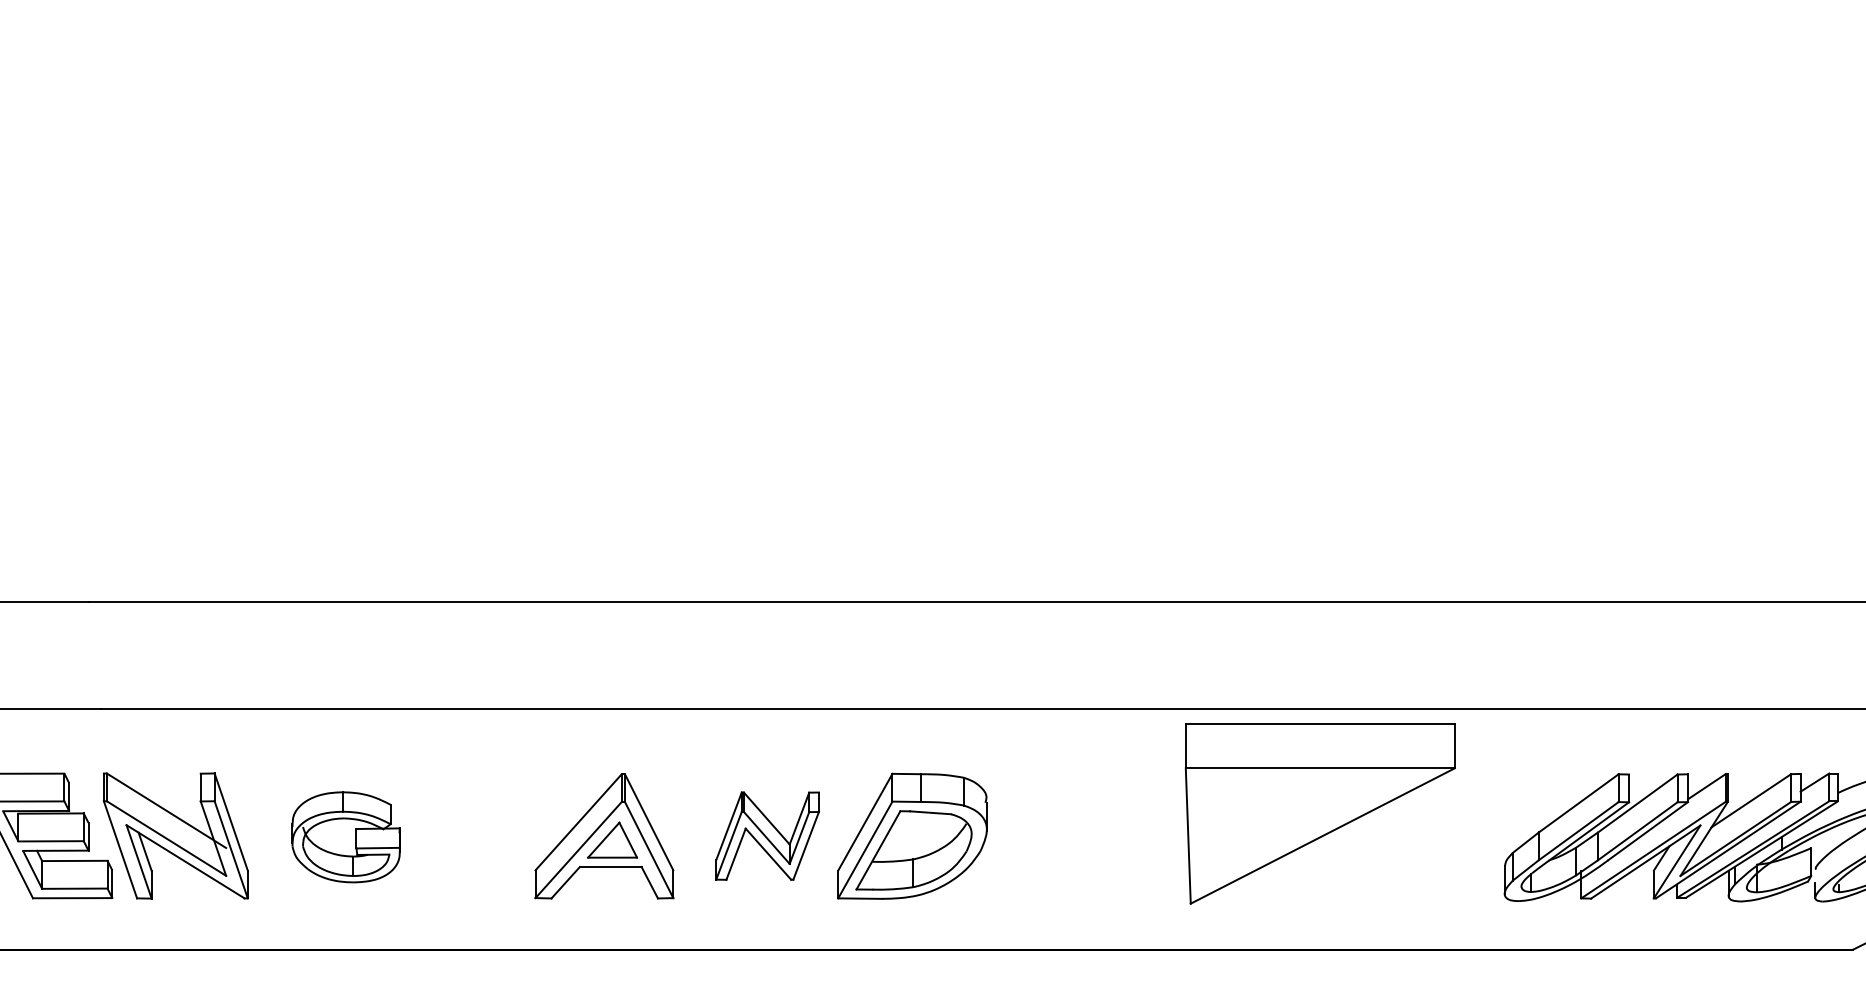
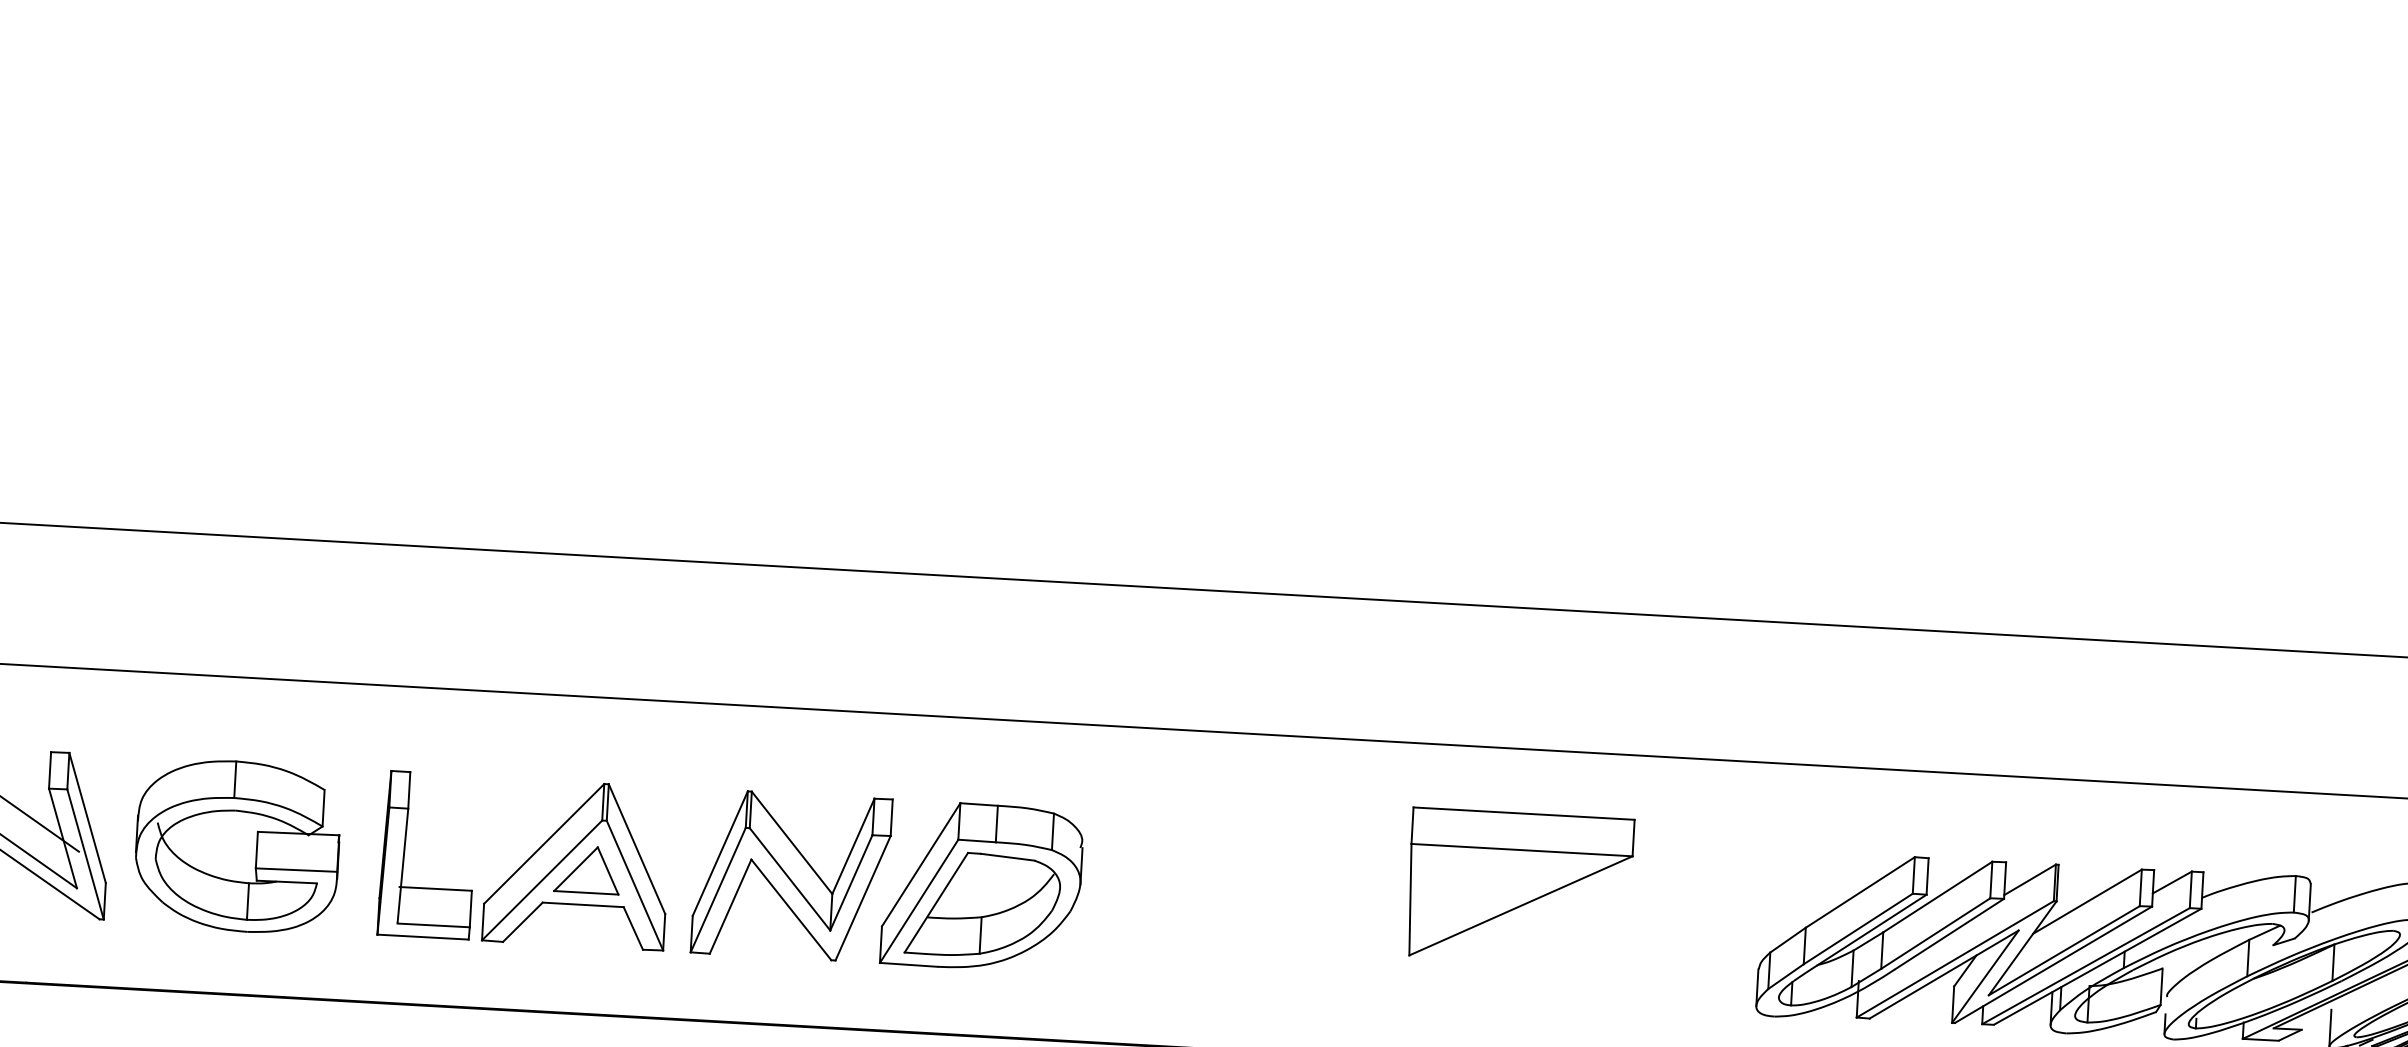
part: (1320, 814) -> (1520, 888), size x0.62
part: (473, 835) -> (405, 853), added
part: (767, 835) -> (791, 875), size x1.43
part: (345, 837) -> (236, 846), size x1.43

